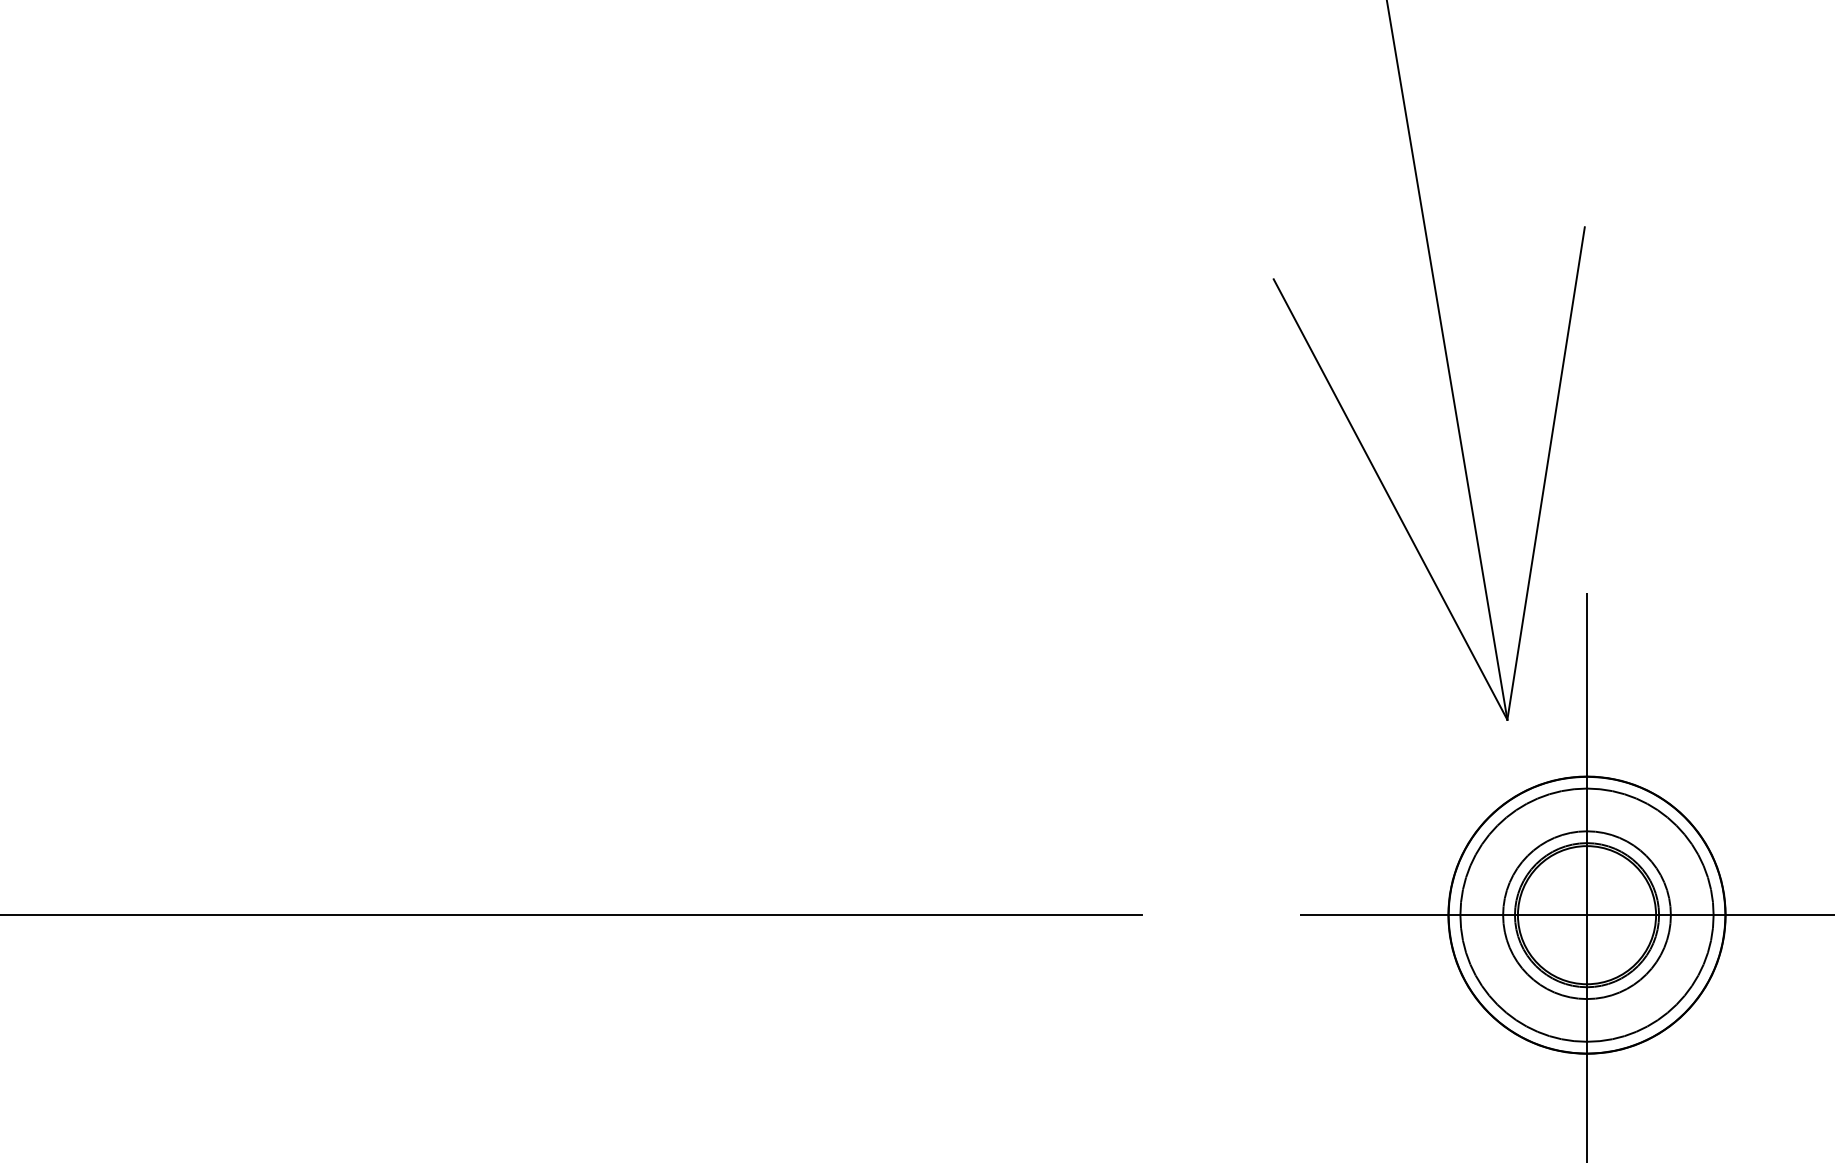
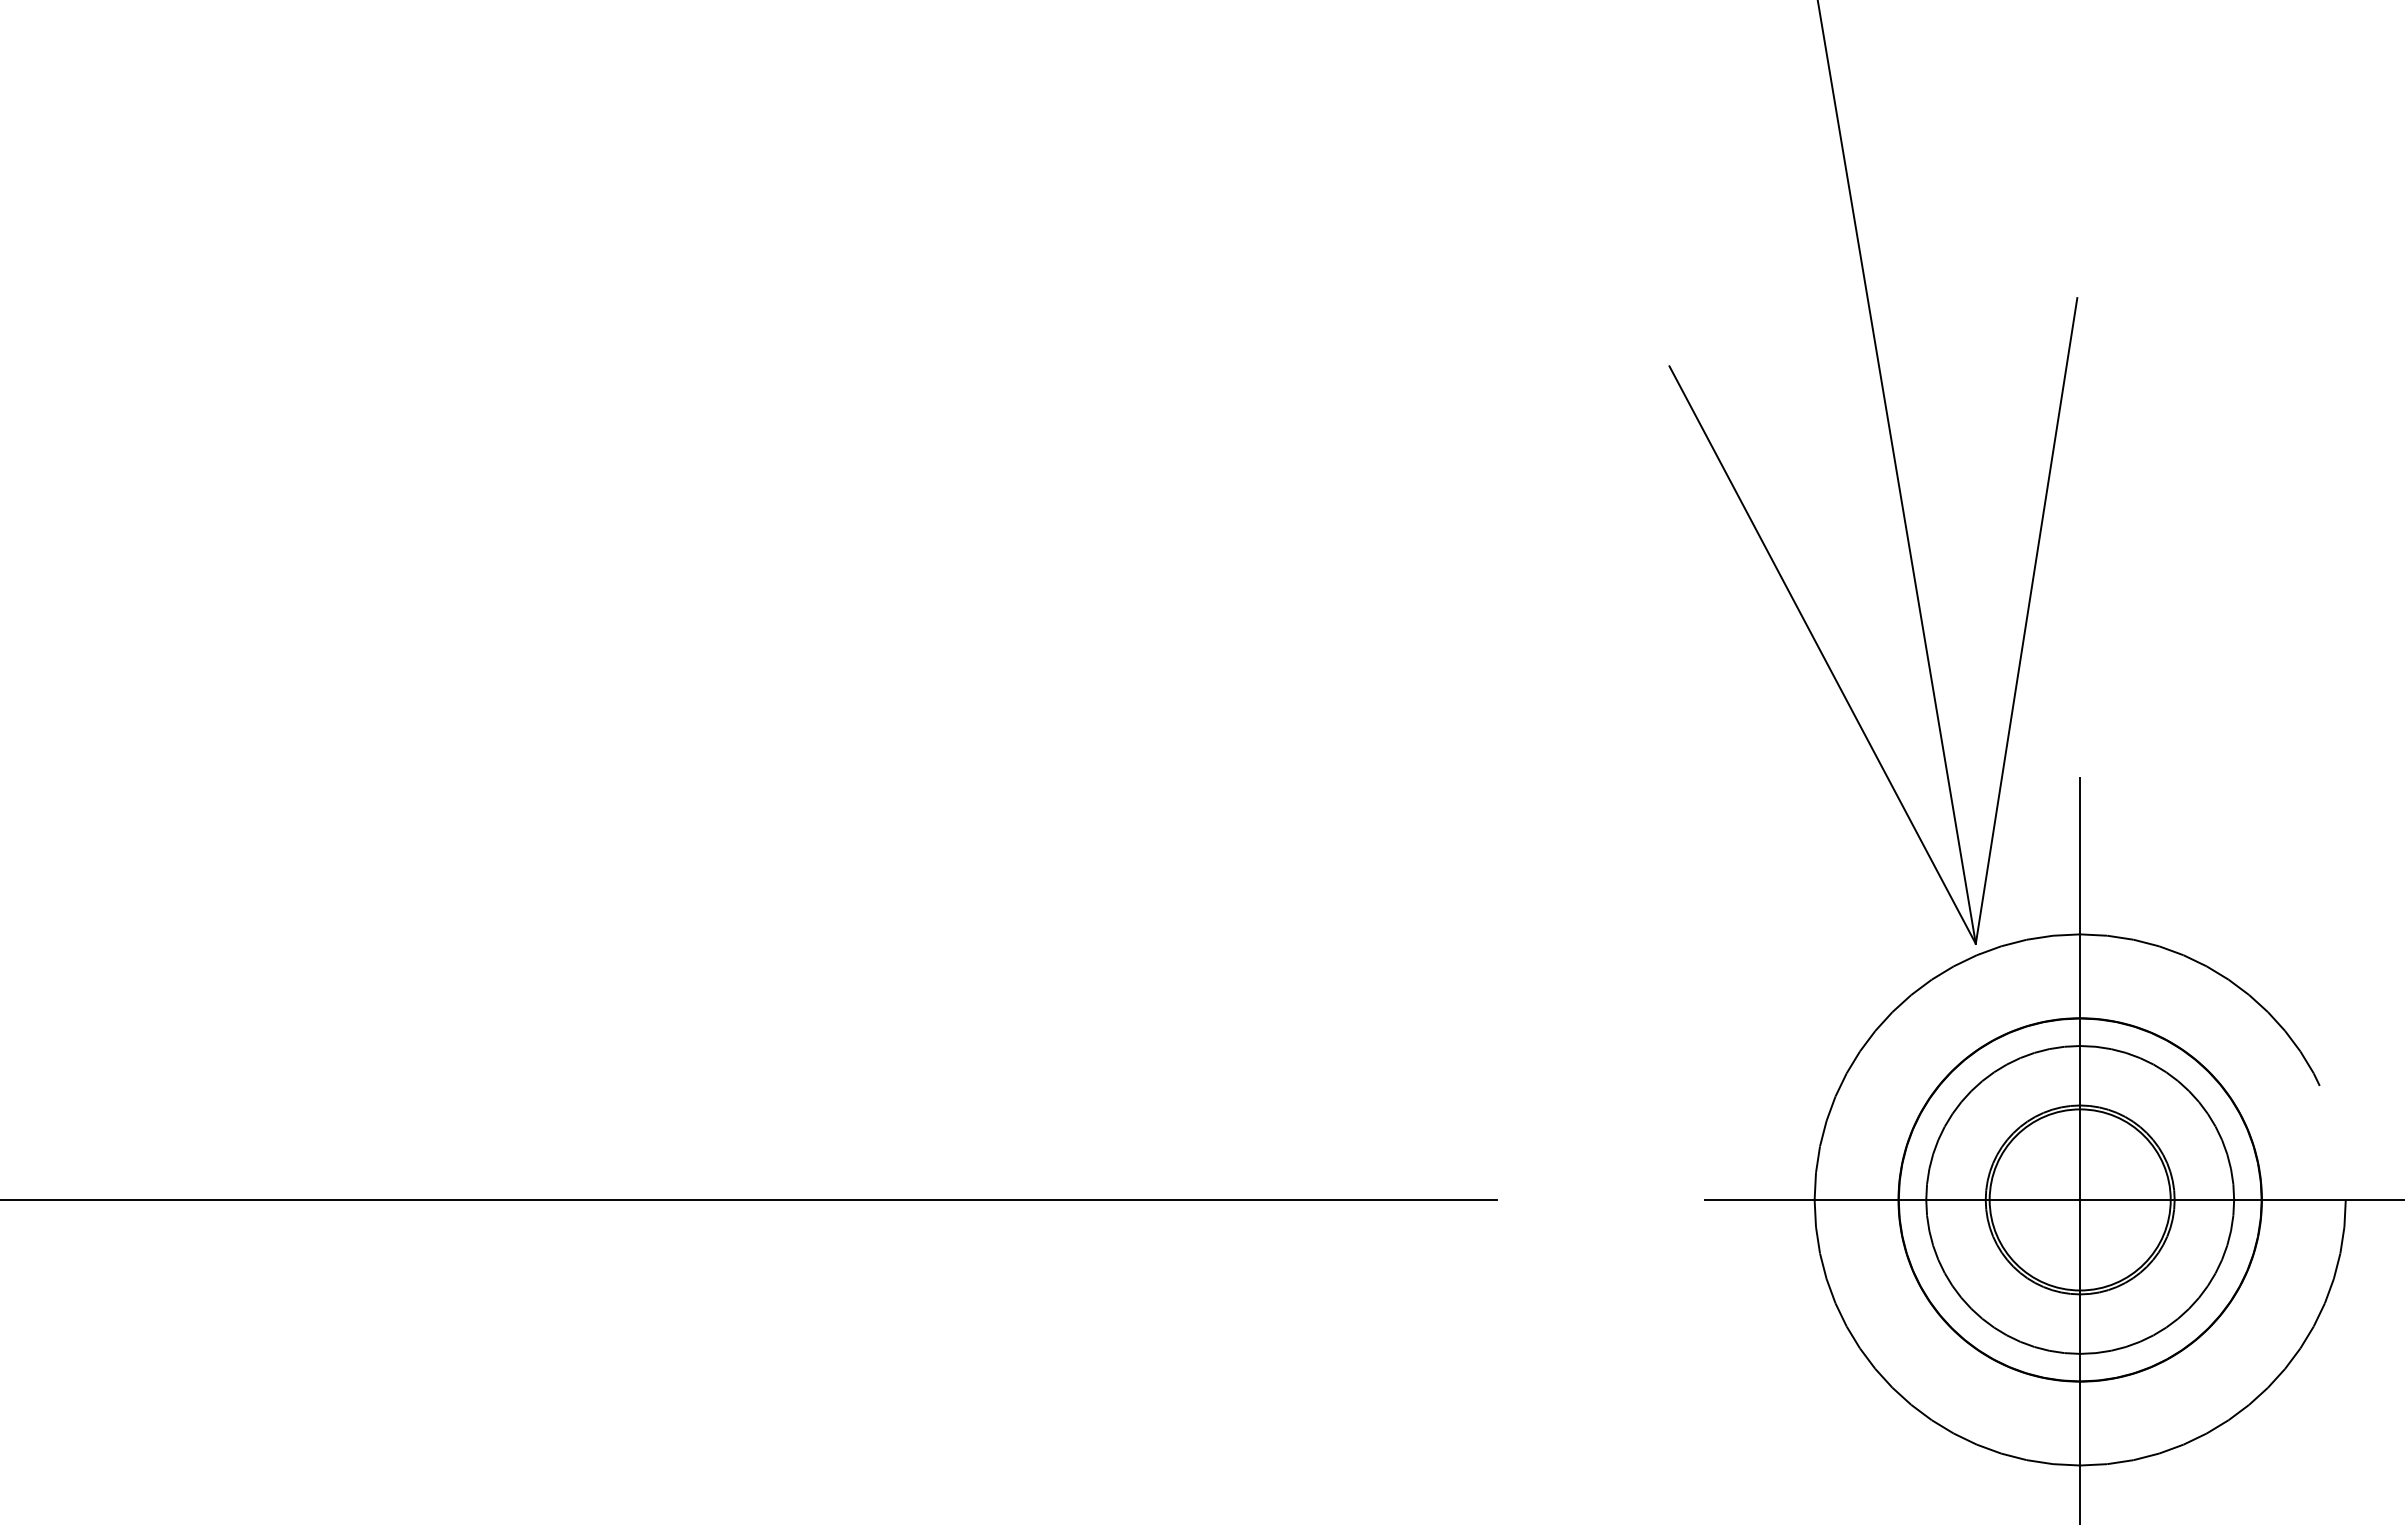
circle: (1587, 914) -> (2080, 1199), size x1.4
circle: (1587, 914) -> (2080, 1199), size x1.6

